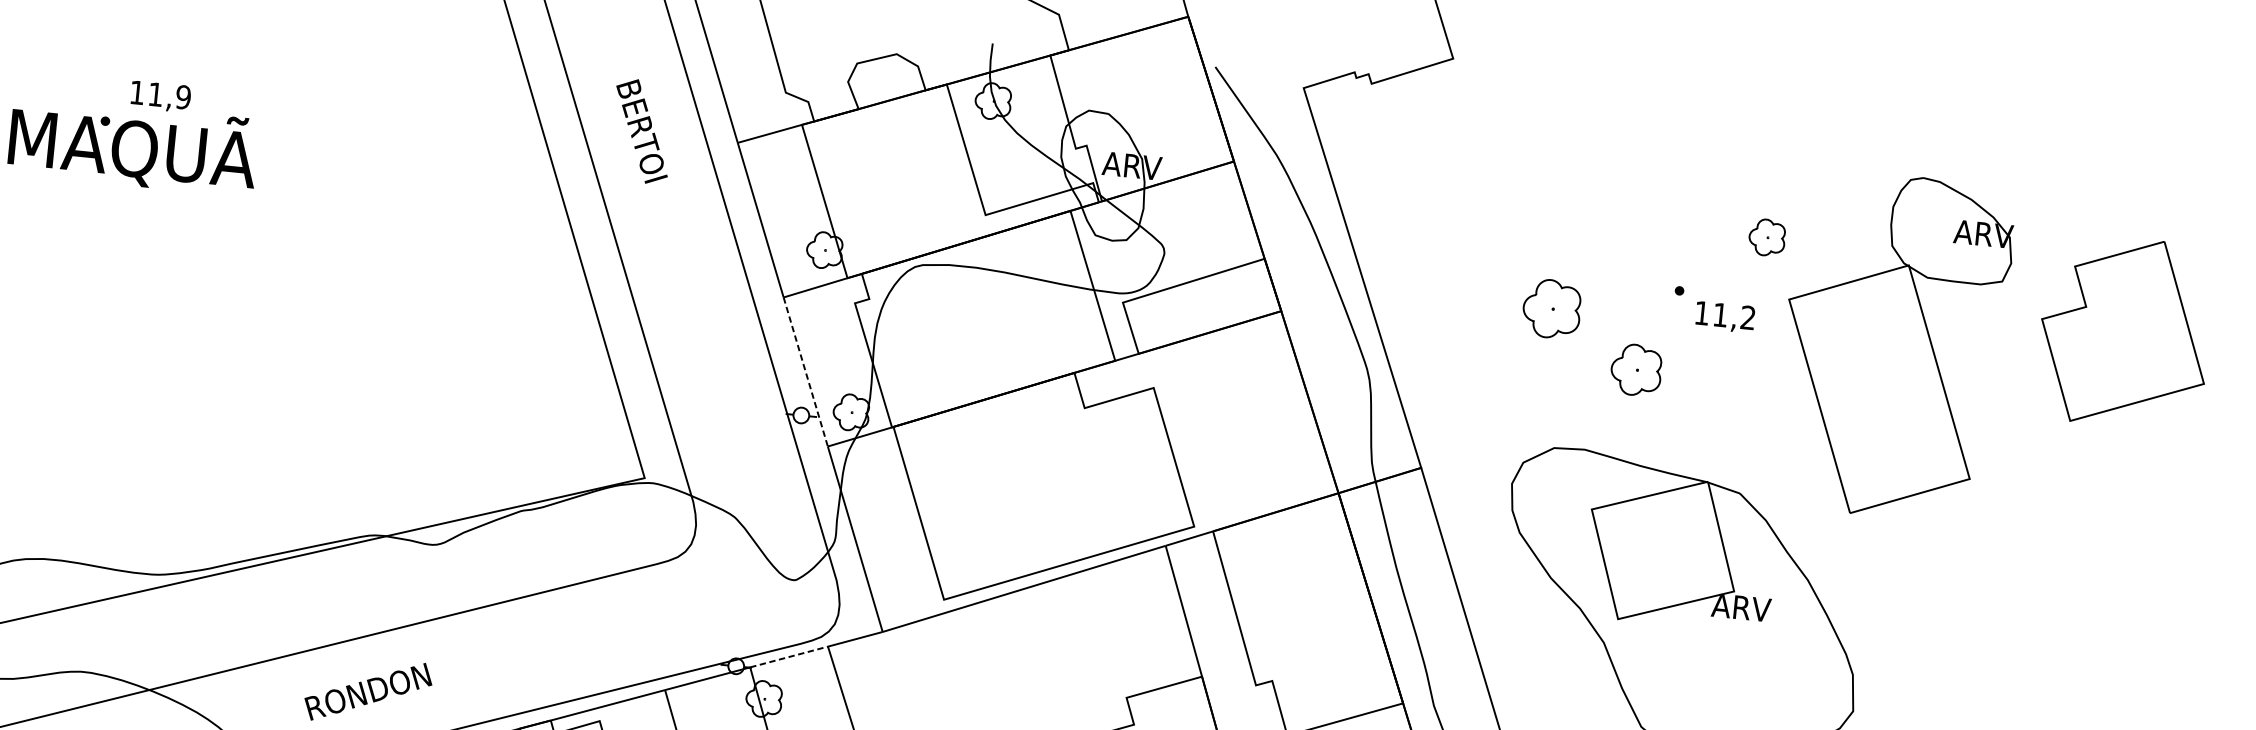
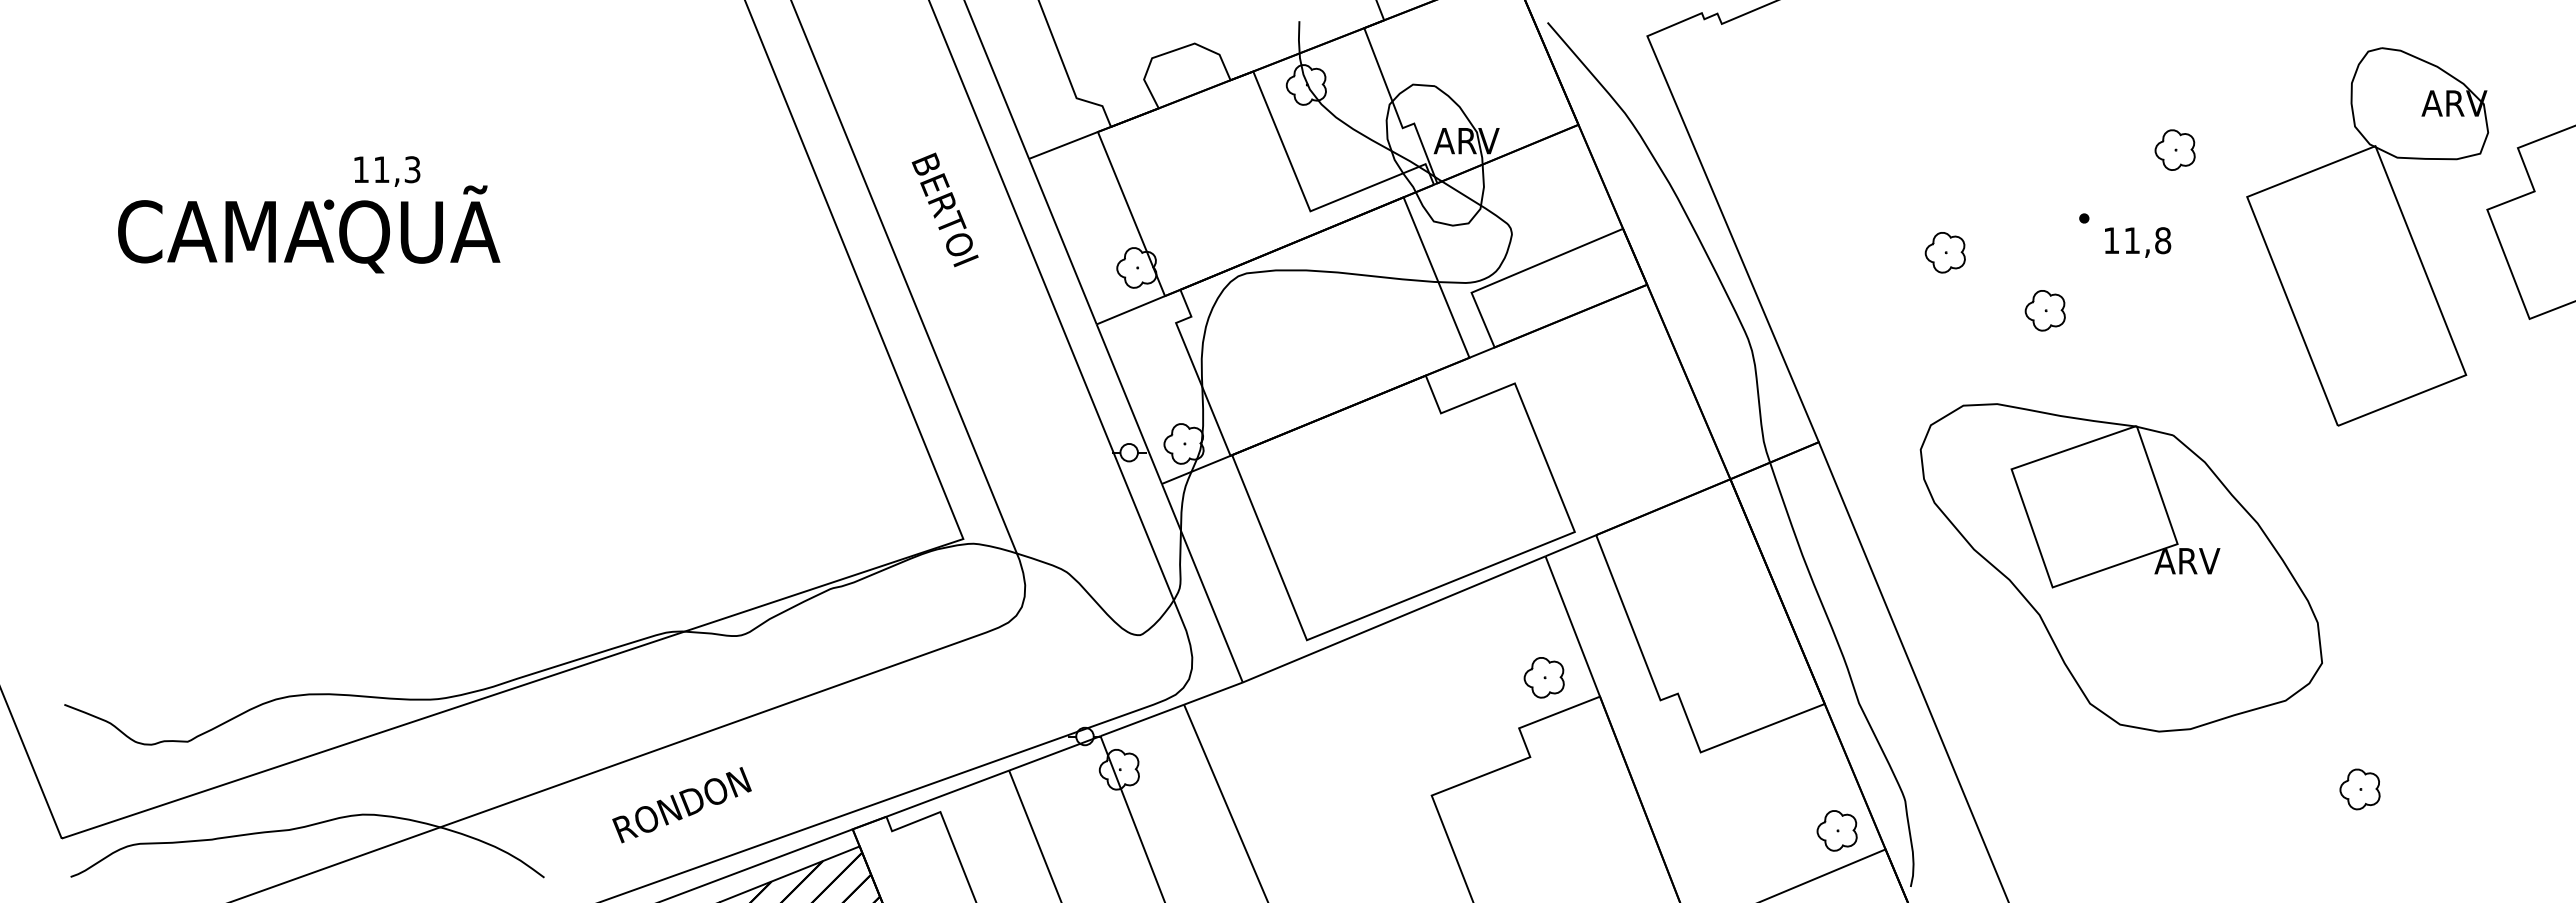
text: (183, 97) -> (412, 169), 11,9 -> 11,3
text: (641, 131) -> (944, 209), moved
part: (1551, 308) -> (1944, 252), size x0.62
text: (1748, 317) -> (2163, 240), 11,2 -> 11,8
part: (1893, 345) -> (2367, 236), moved
part: (1635, 369) -> (2044, 310), size x0.71
line: (805, 372) -> (1129, 404), dashed -> solid
part: (1153, 654) -> (1543, 677), added
line: (789, 657) -> (1142, 720), dashed -> solid

